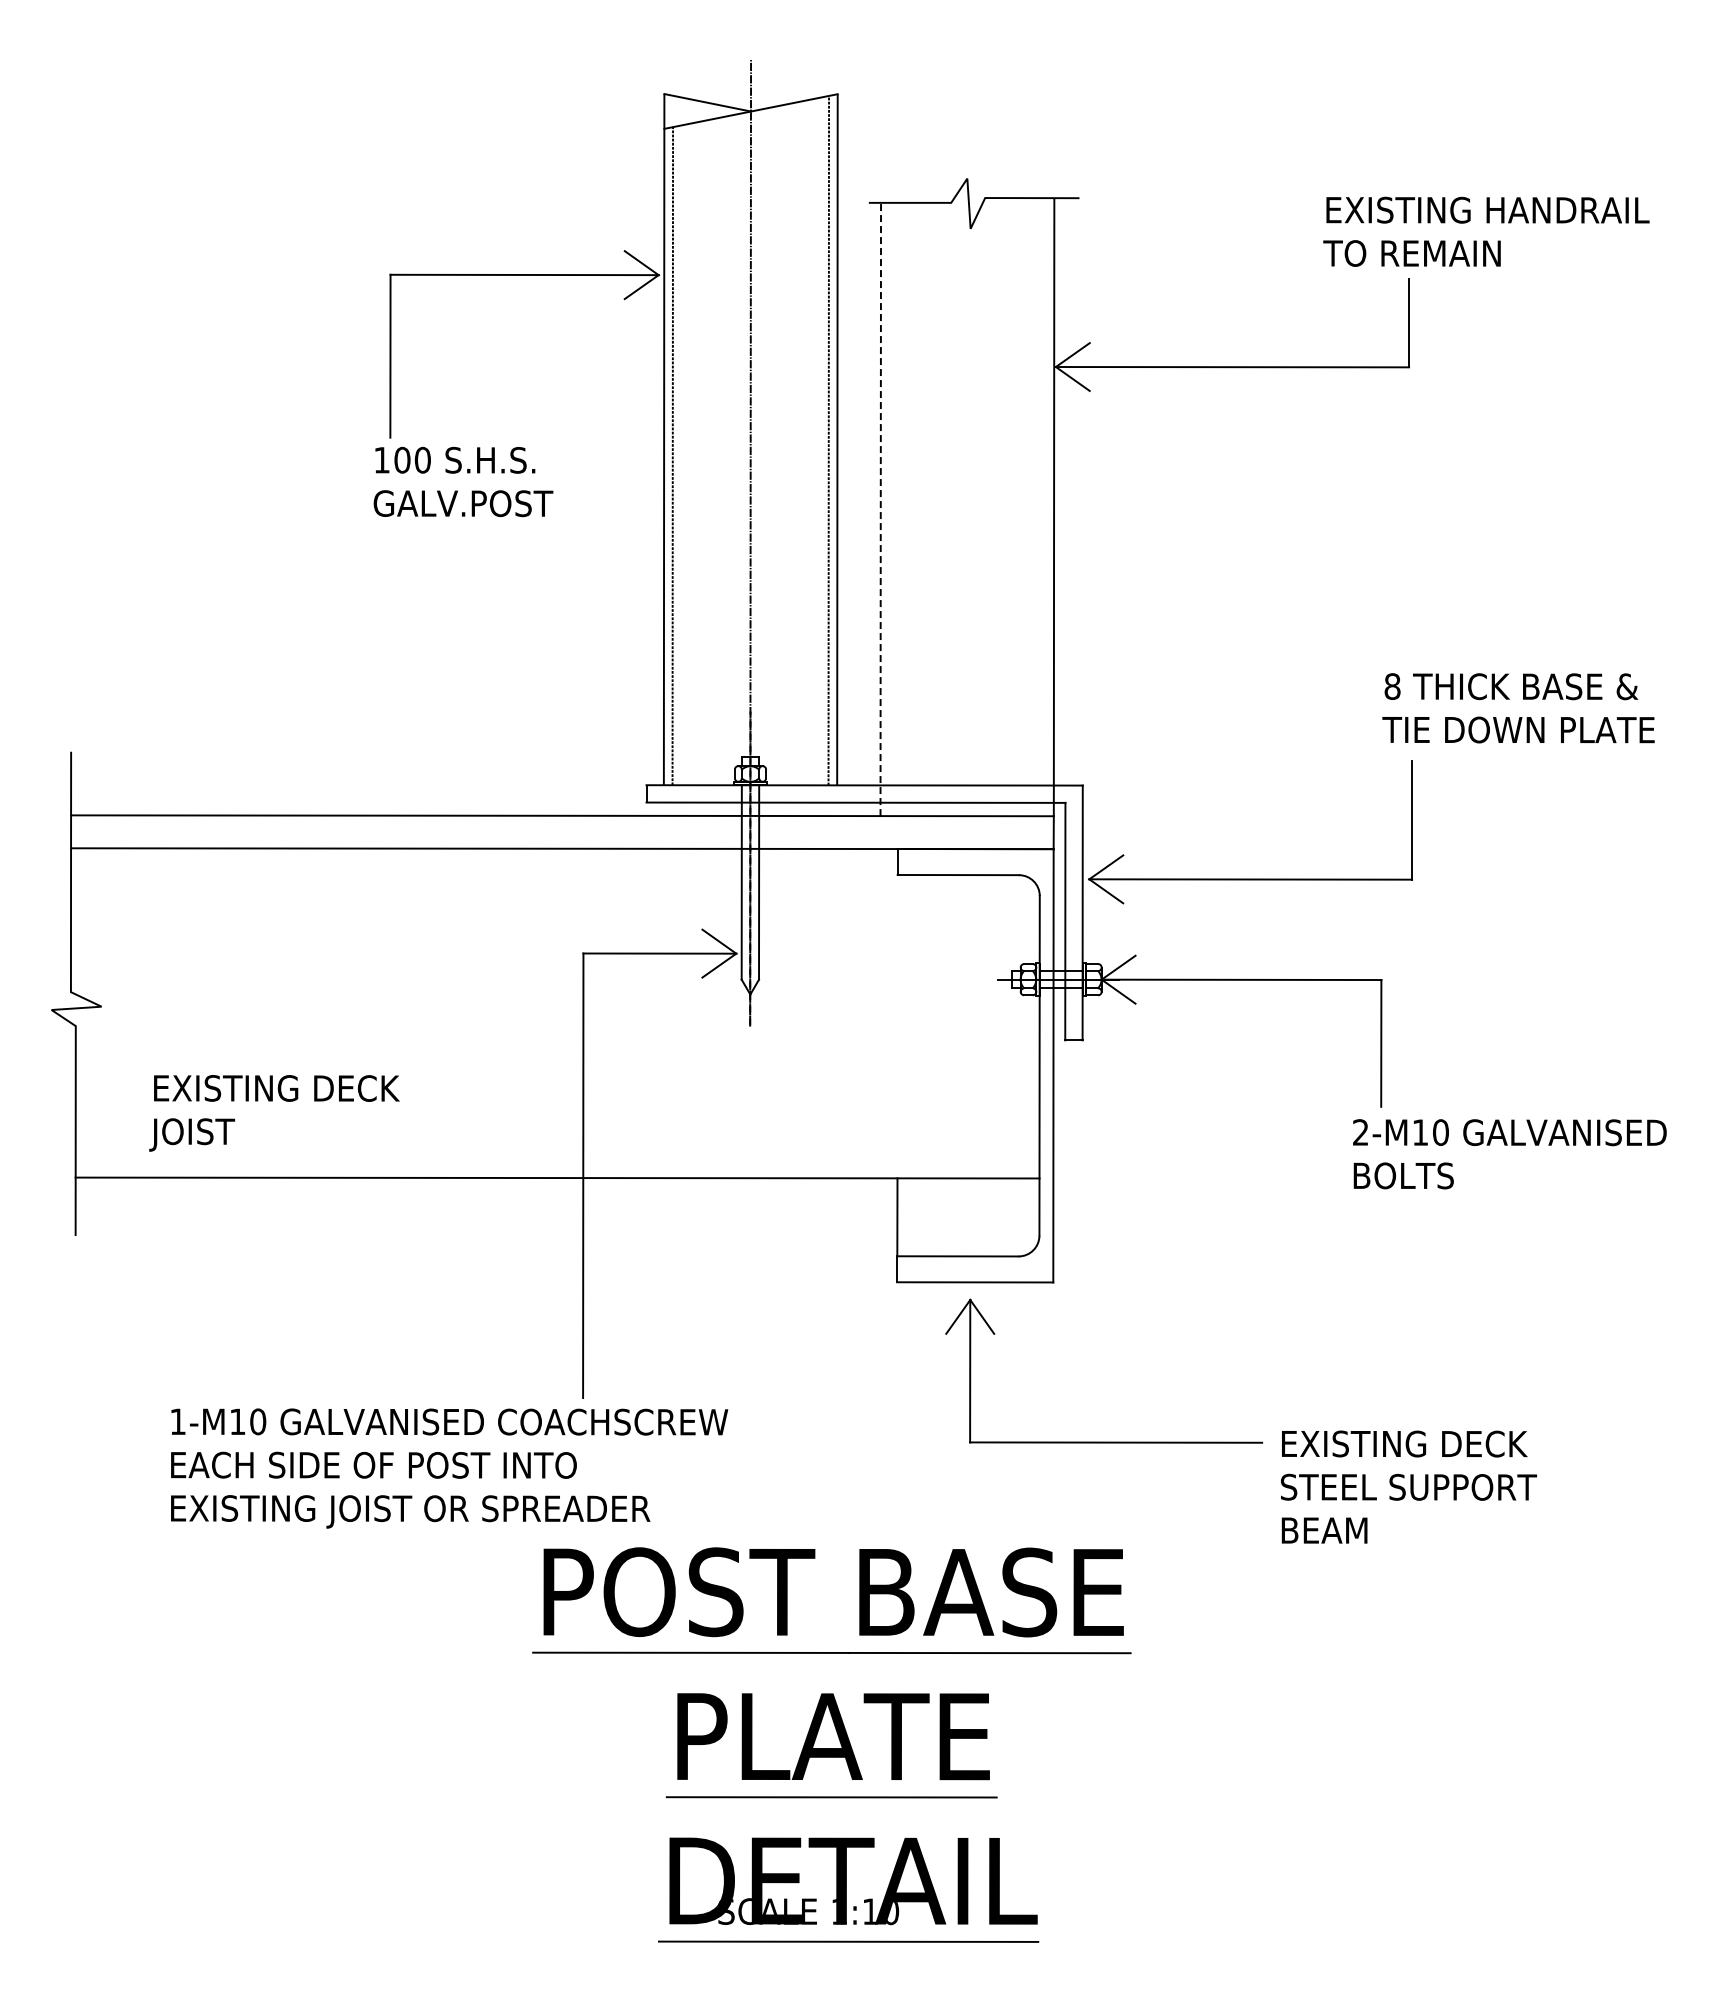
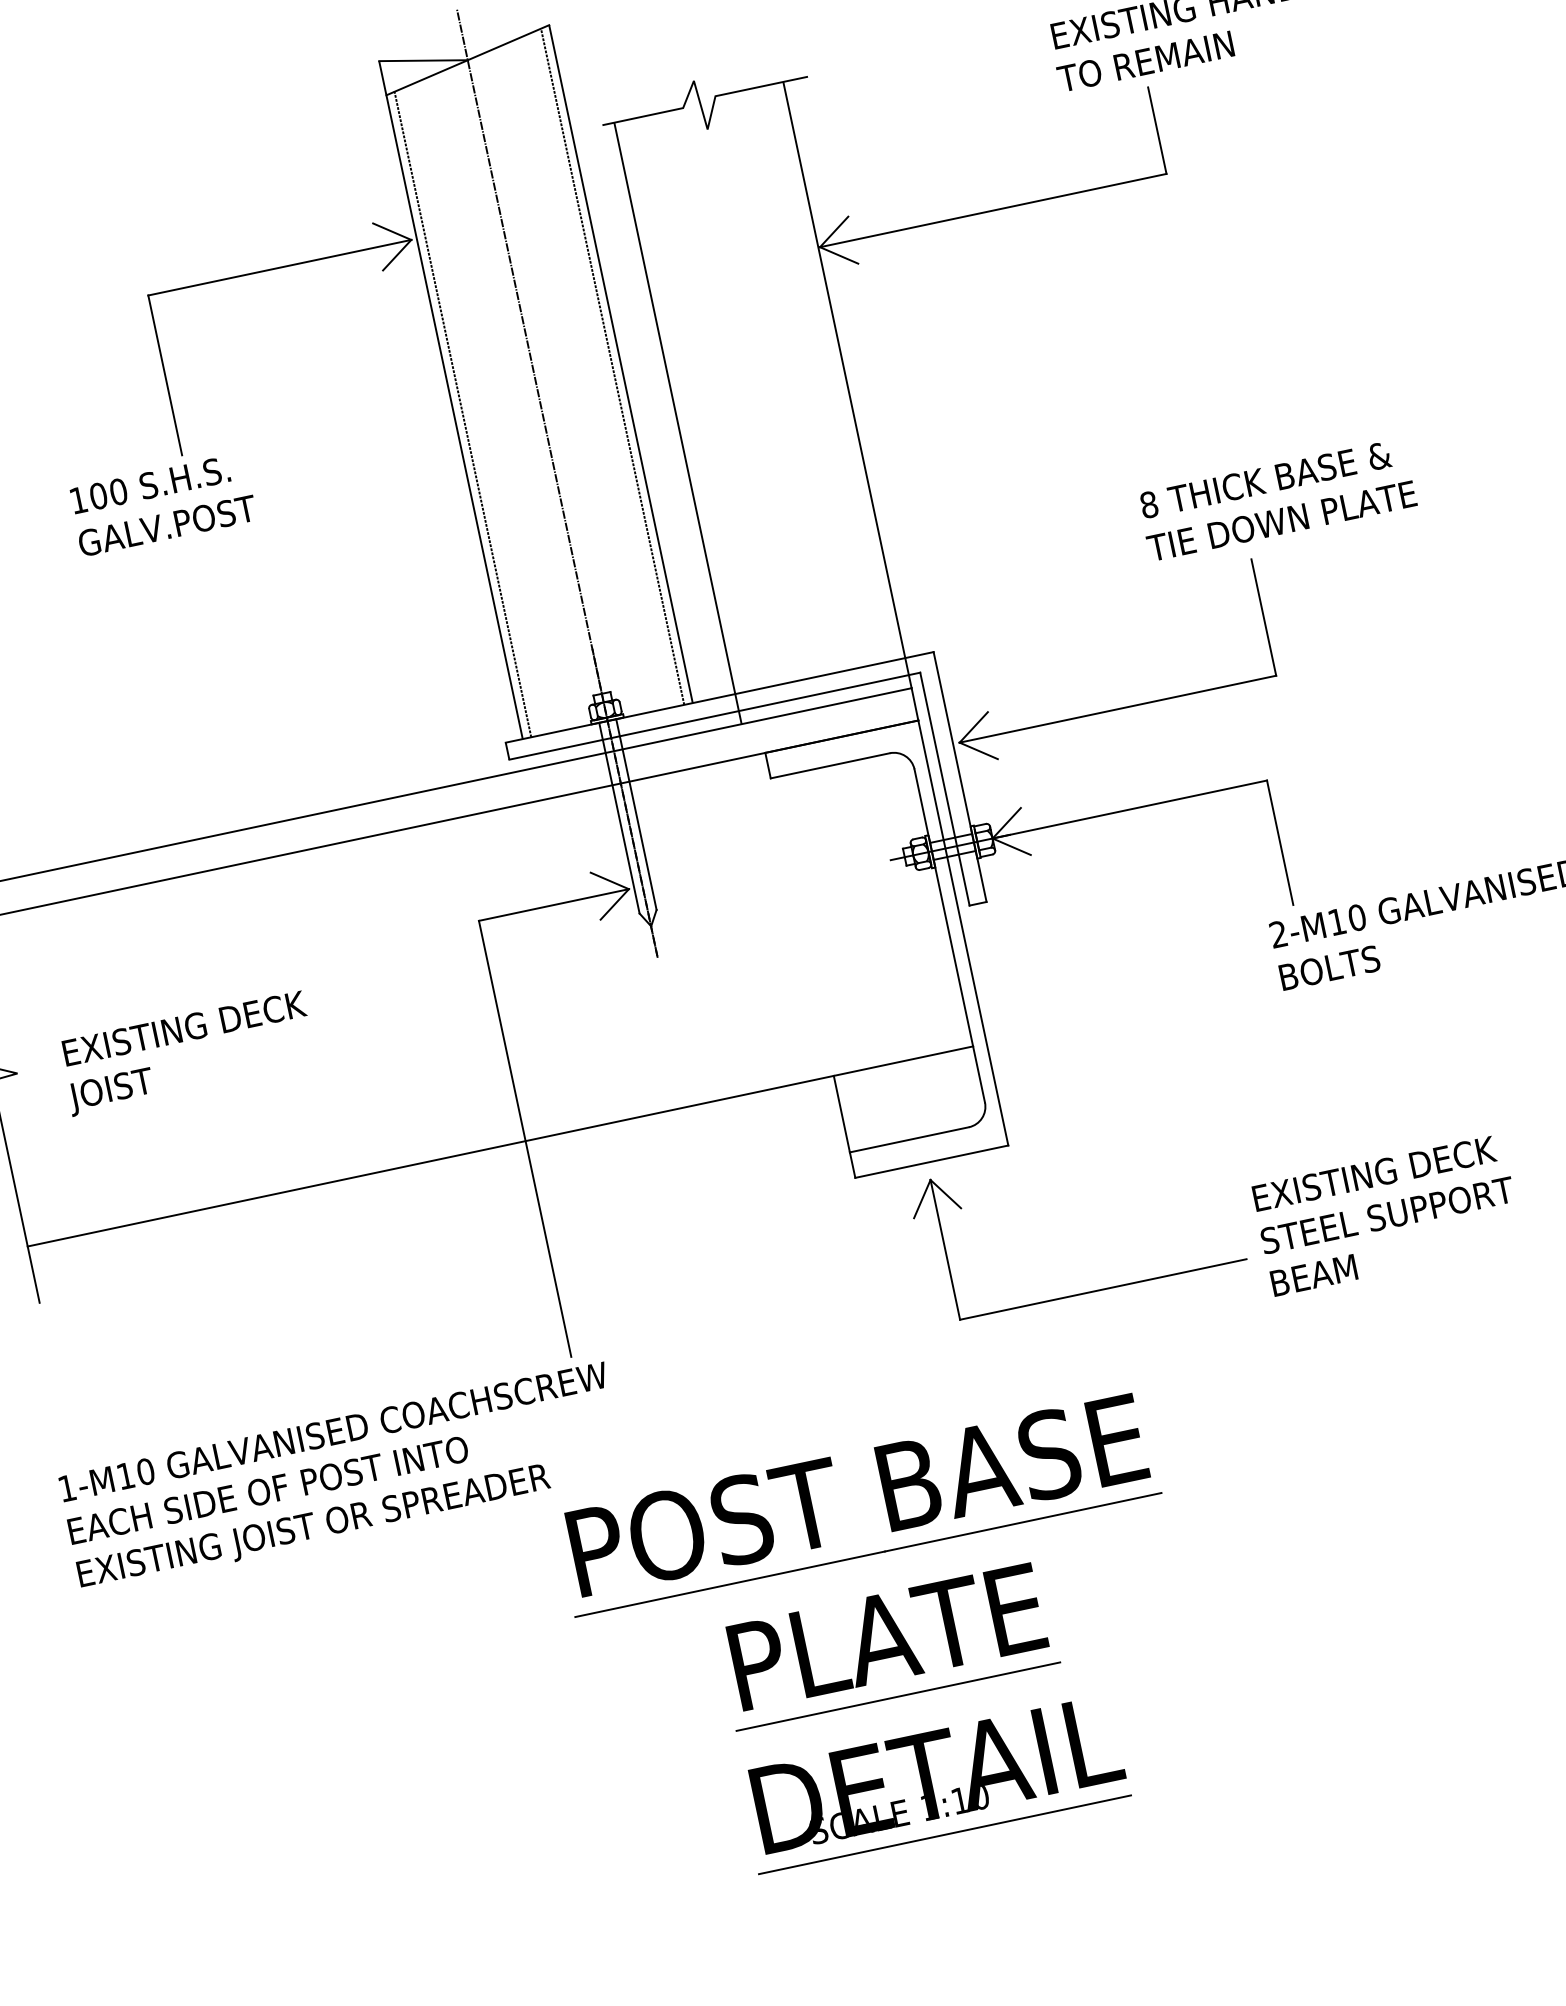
text: (463, 481) -> (162, 504), moved
line: (880, 509) -> (677, 423), dashed -> solid
text: (1518, 708) -> (1277, 500), moved
text: (274, 1113) -> (187, 1053), moved
text: (449, 1468) -> (343, 1477), moved
text: (1408, 1486) -> (1387, 1214), moved

